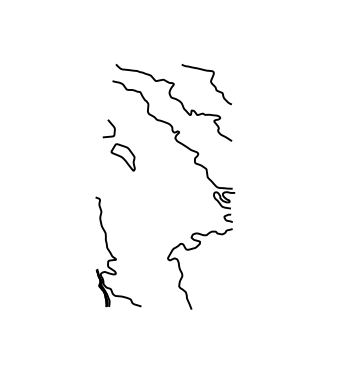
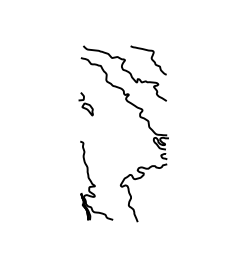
part: (119, 144) -> (85, 103), size x0.62
part: (114, 256) -> (93, 183), moved

